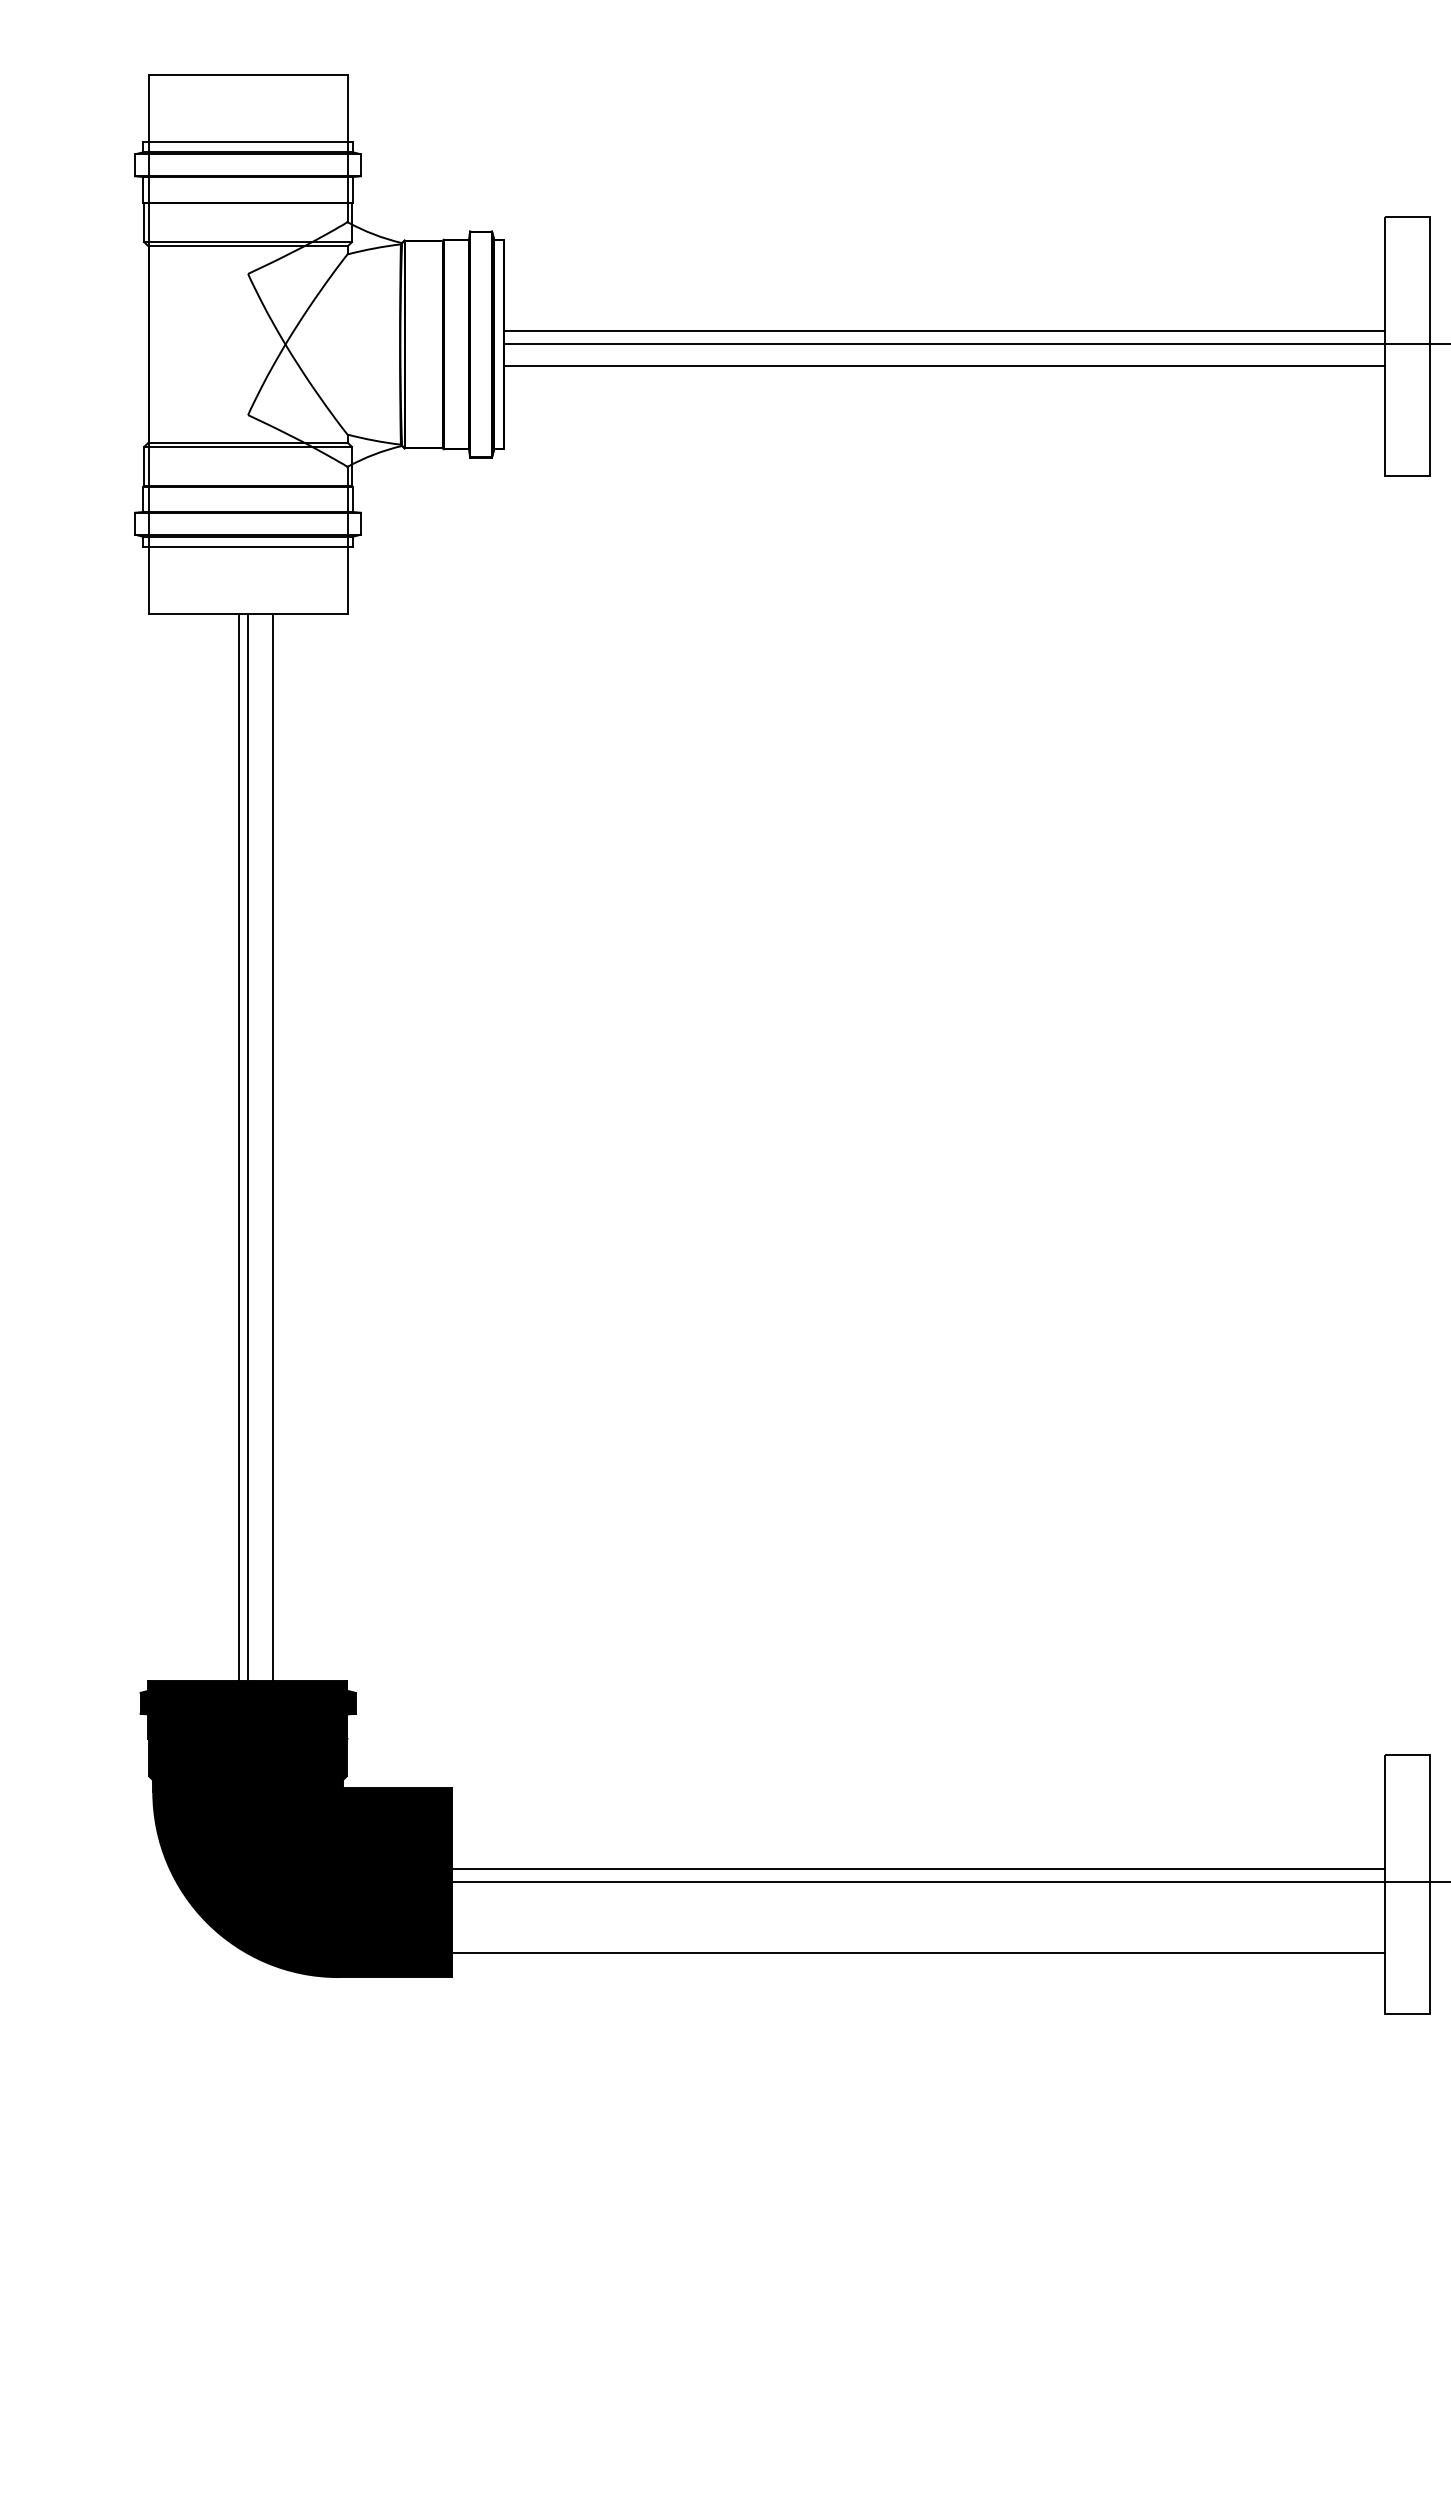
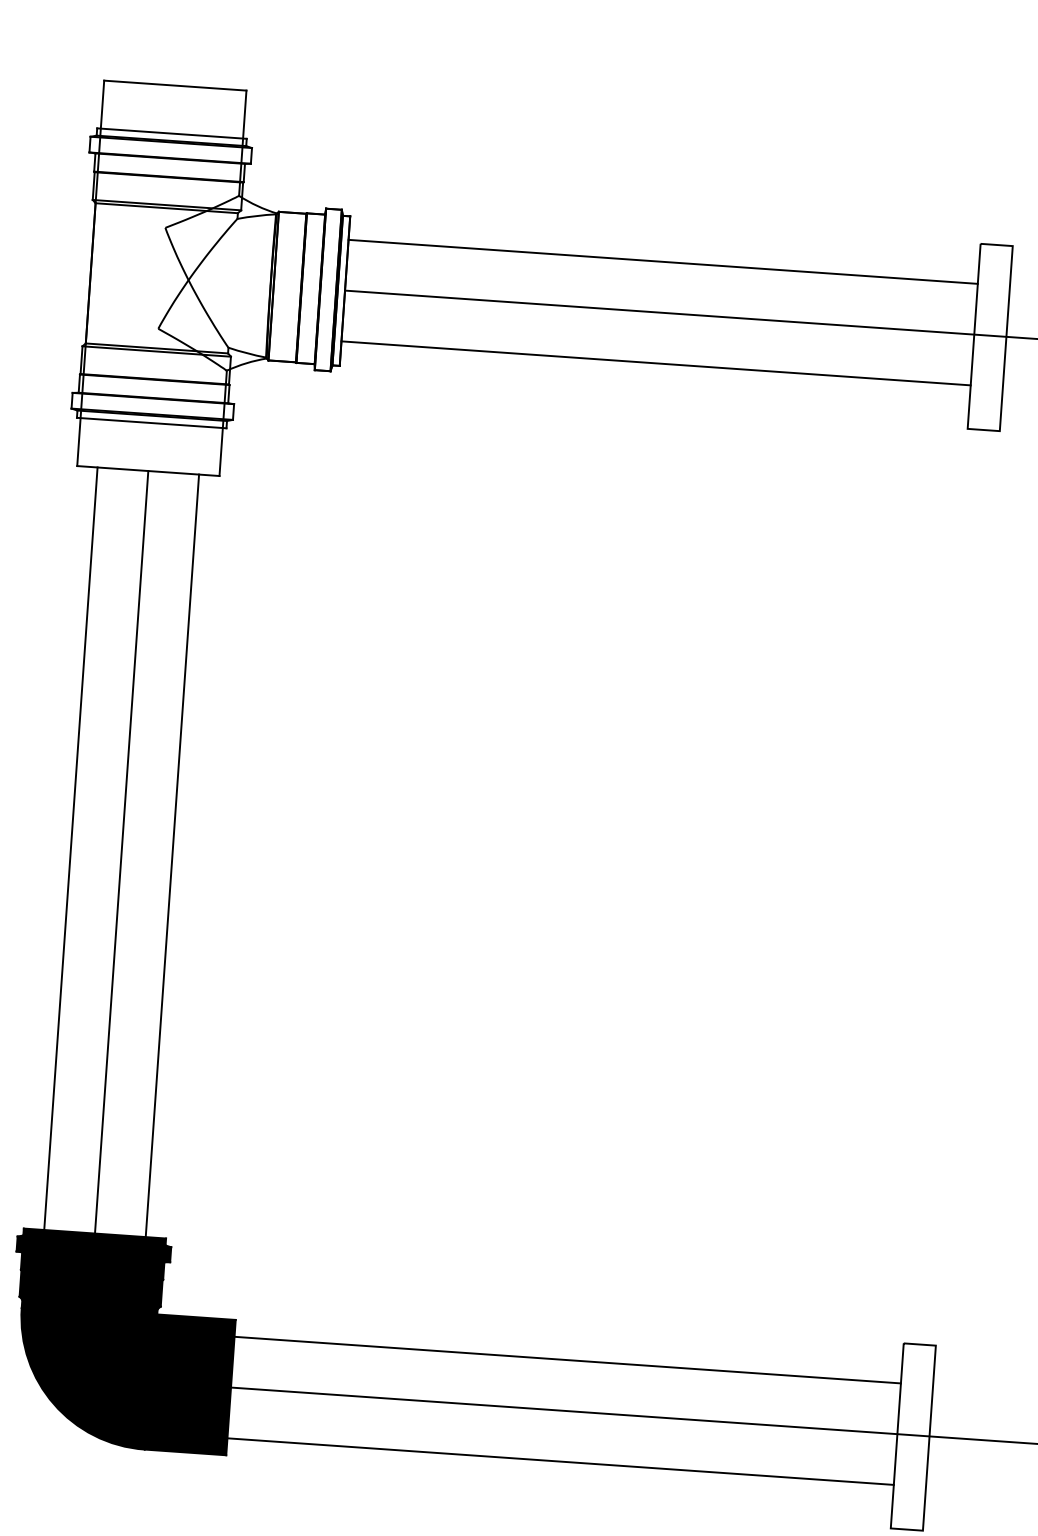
line: (944, 330) -> (663, 261), moved
line: (944, 365) -> (656, 363), moved
line: (239, 1147) -> (71, 848), moved
line: (273, 1147) -> (172, 855), moved
line: (918, 1869) -> (567, 1360), moved

